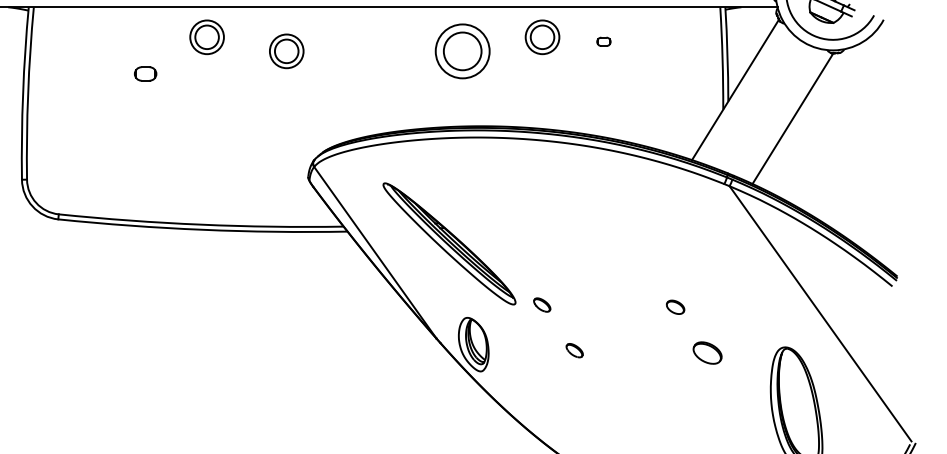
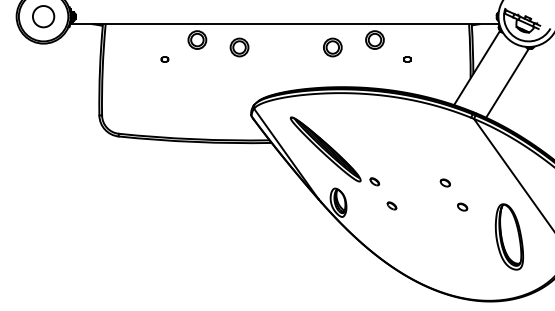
part: (603, 41) -> (407, 59), moved
part: (462, 51) -> (332, 47), size x0.62
part: (144, 73) -> (164, 59), size x0.62
part: (707, 351) -> (462, 206), size x0.62

